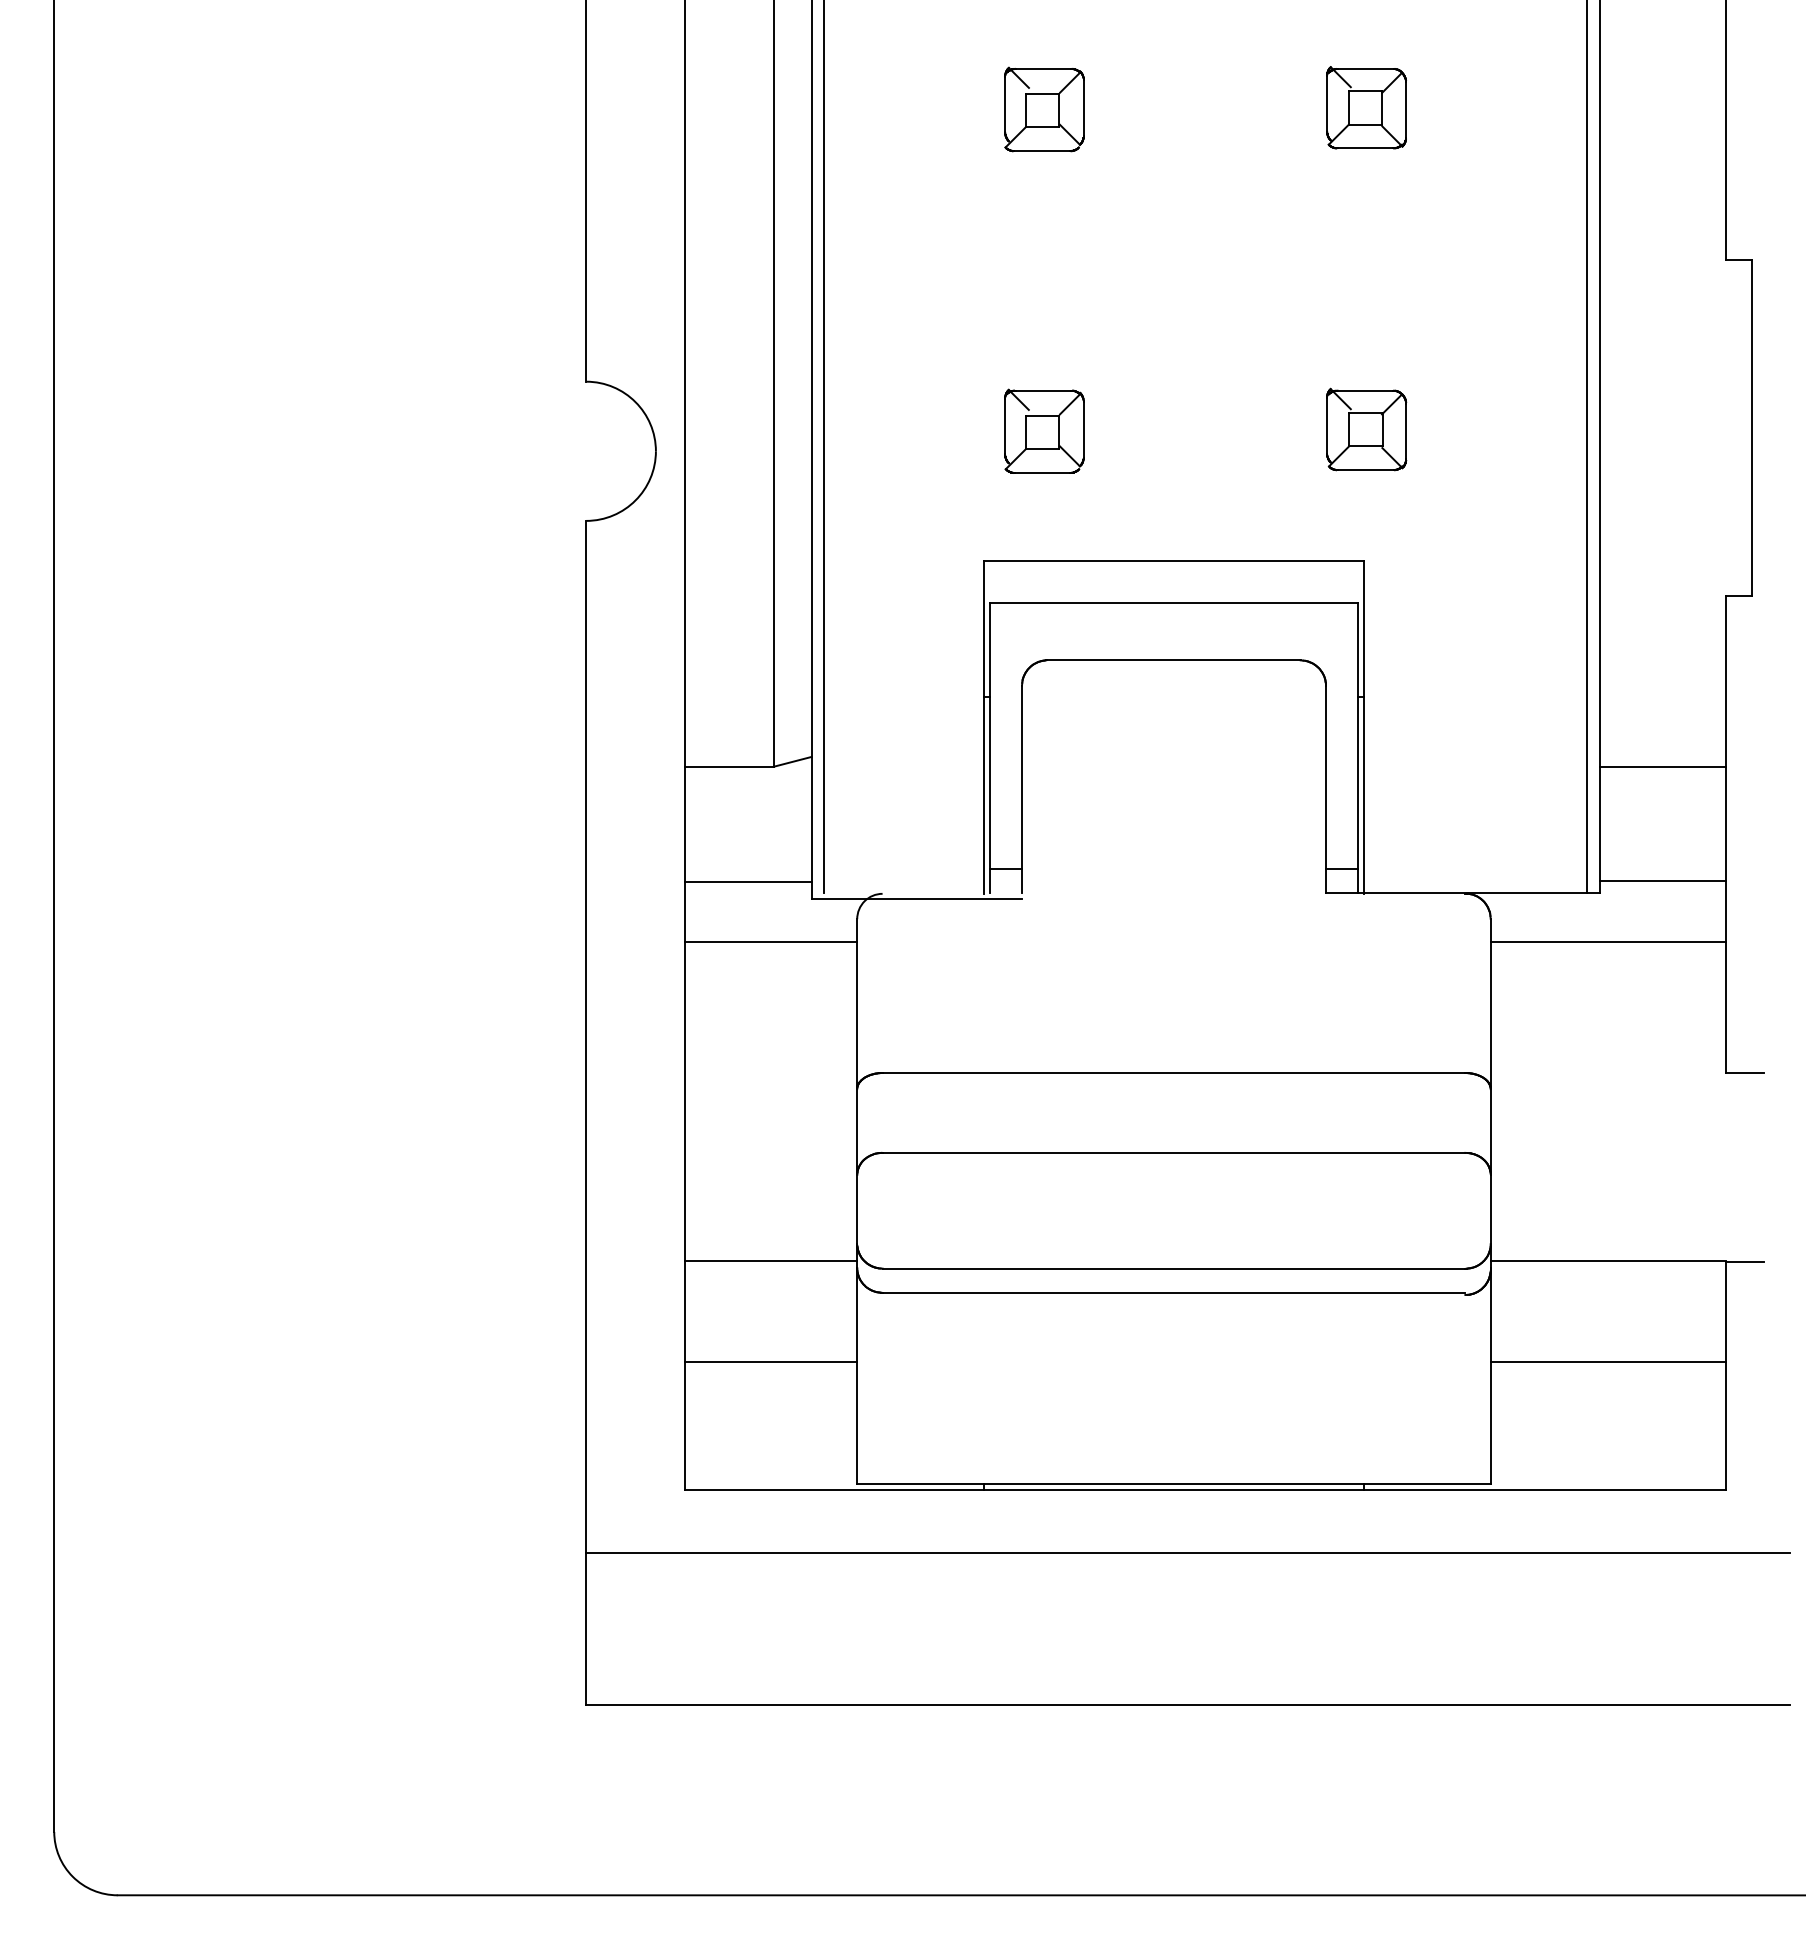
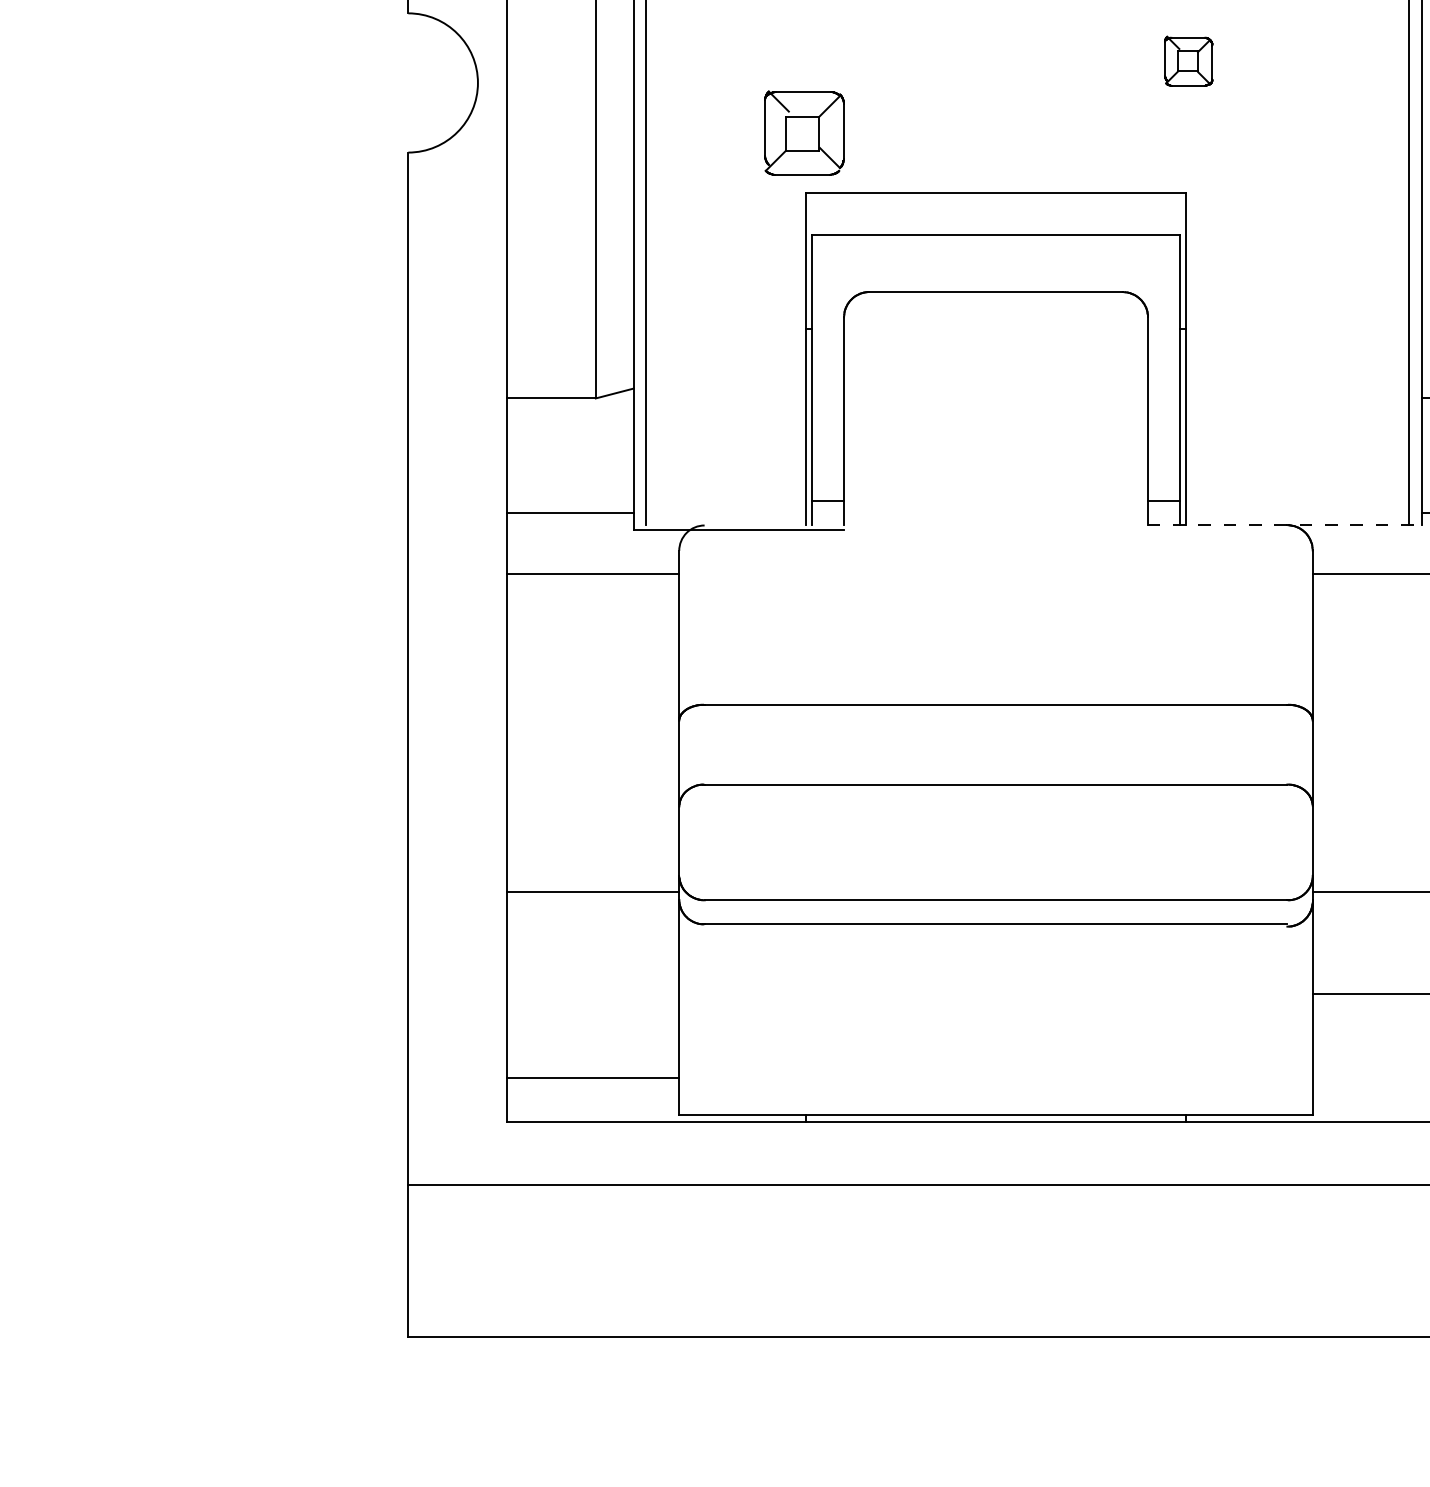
part: (1366, 429) -> (1188, 61), size x0.6
part: (1044, 430) -> (804, 132), moved
line: (1462, 893) -> (1284, 525), solid -> dashed
line: (771, 1361) -> (593, 1077), moved

